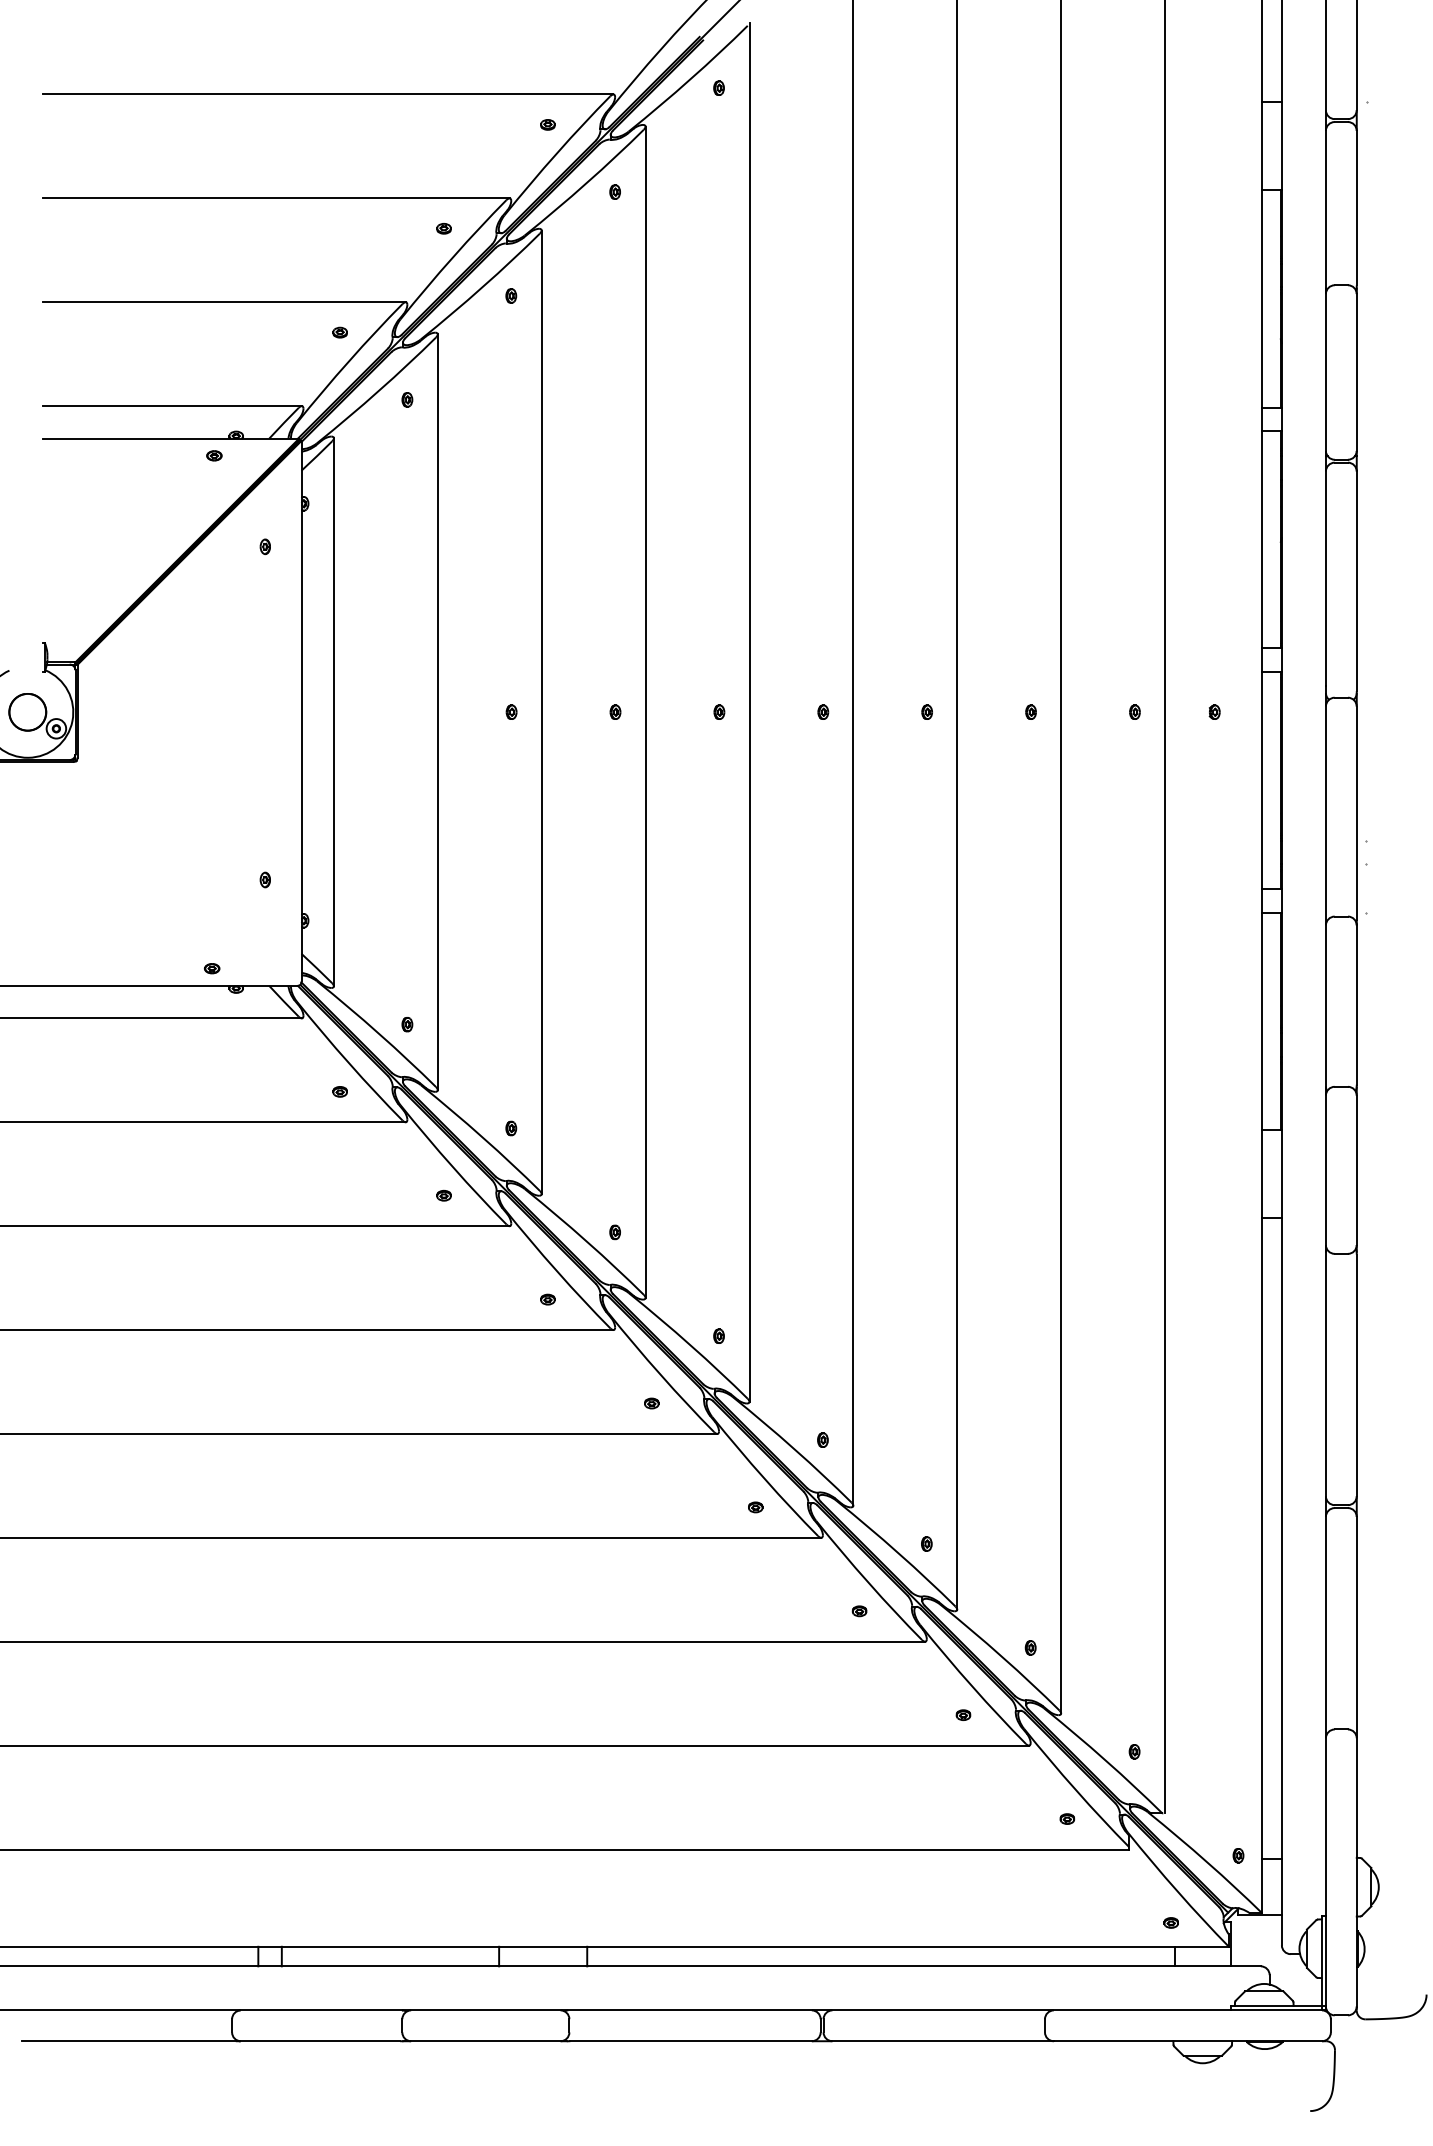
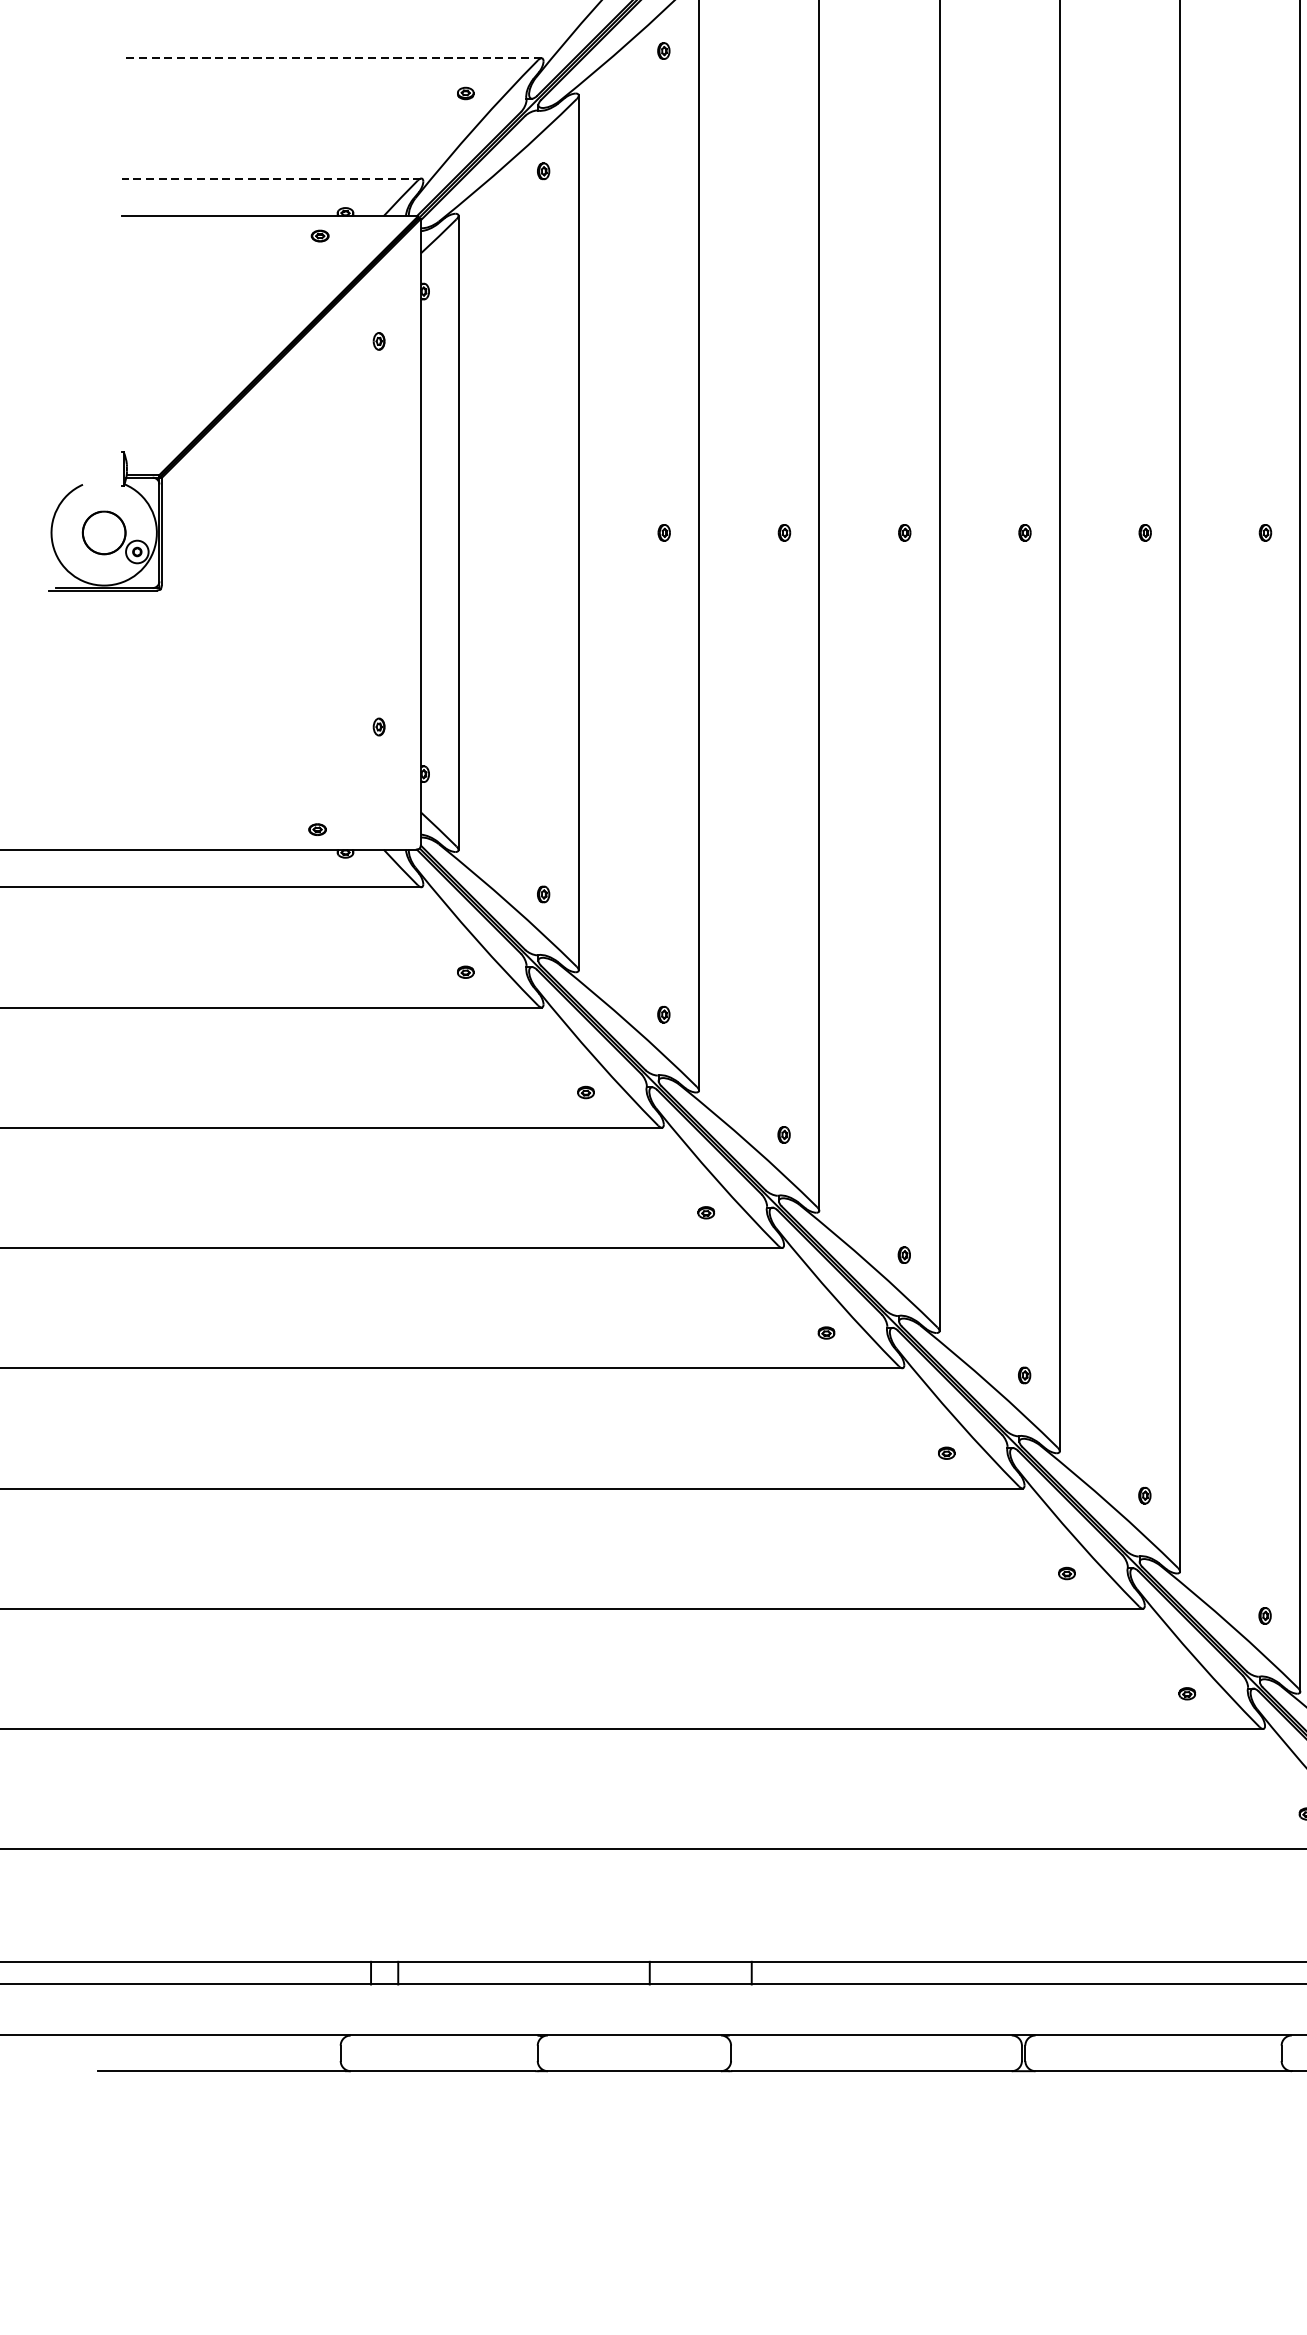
line: (223, 302) -> (330, 58), solid -> dashed
line: (172, 406) -> (271, 178), solid -> dashed

